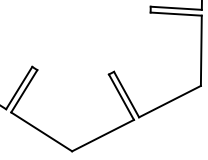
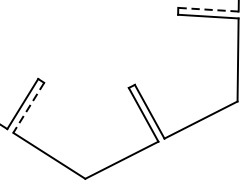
line: (176, 8) -> (208, 9), solid -> dashed
line: (24, 91) -> (29, 108), solid -> dashed

